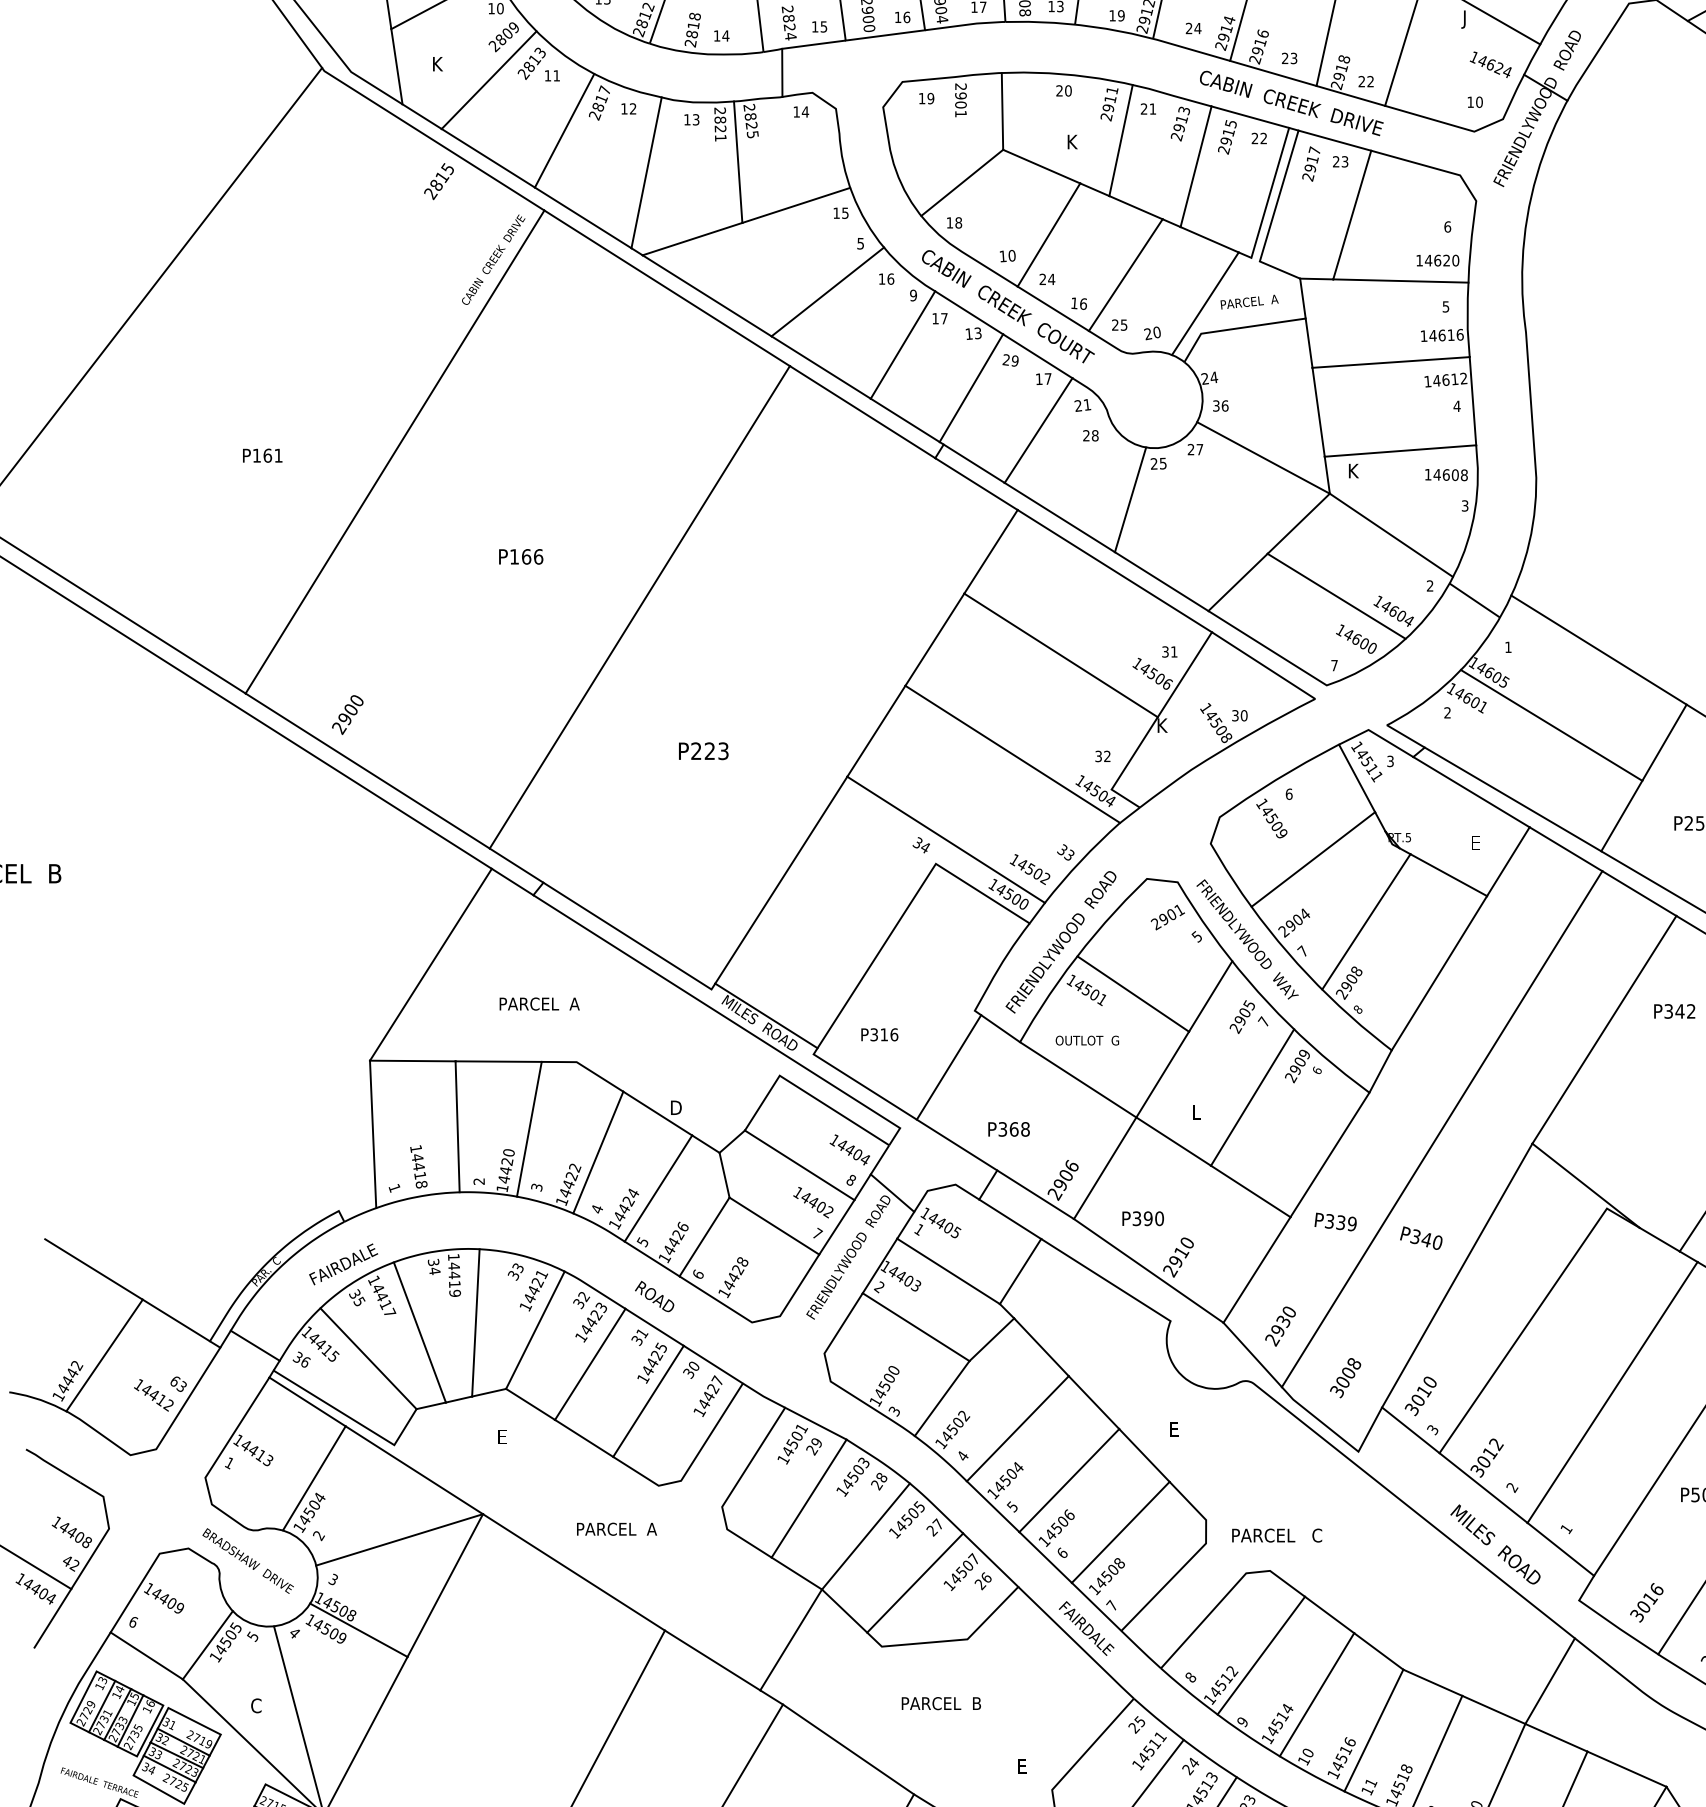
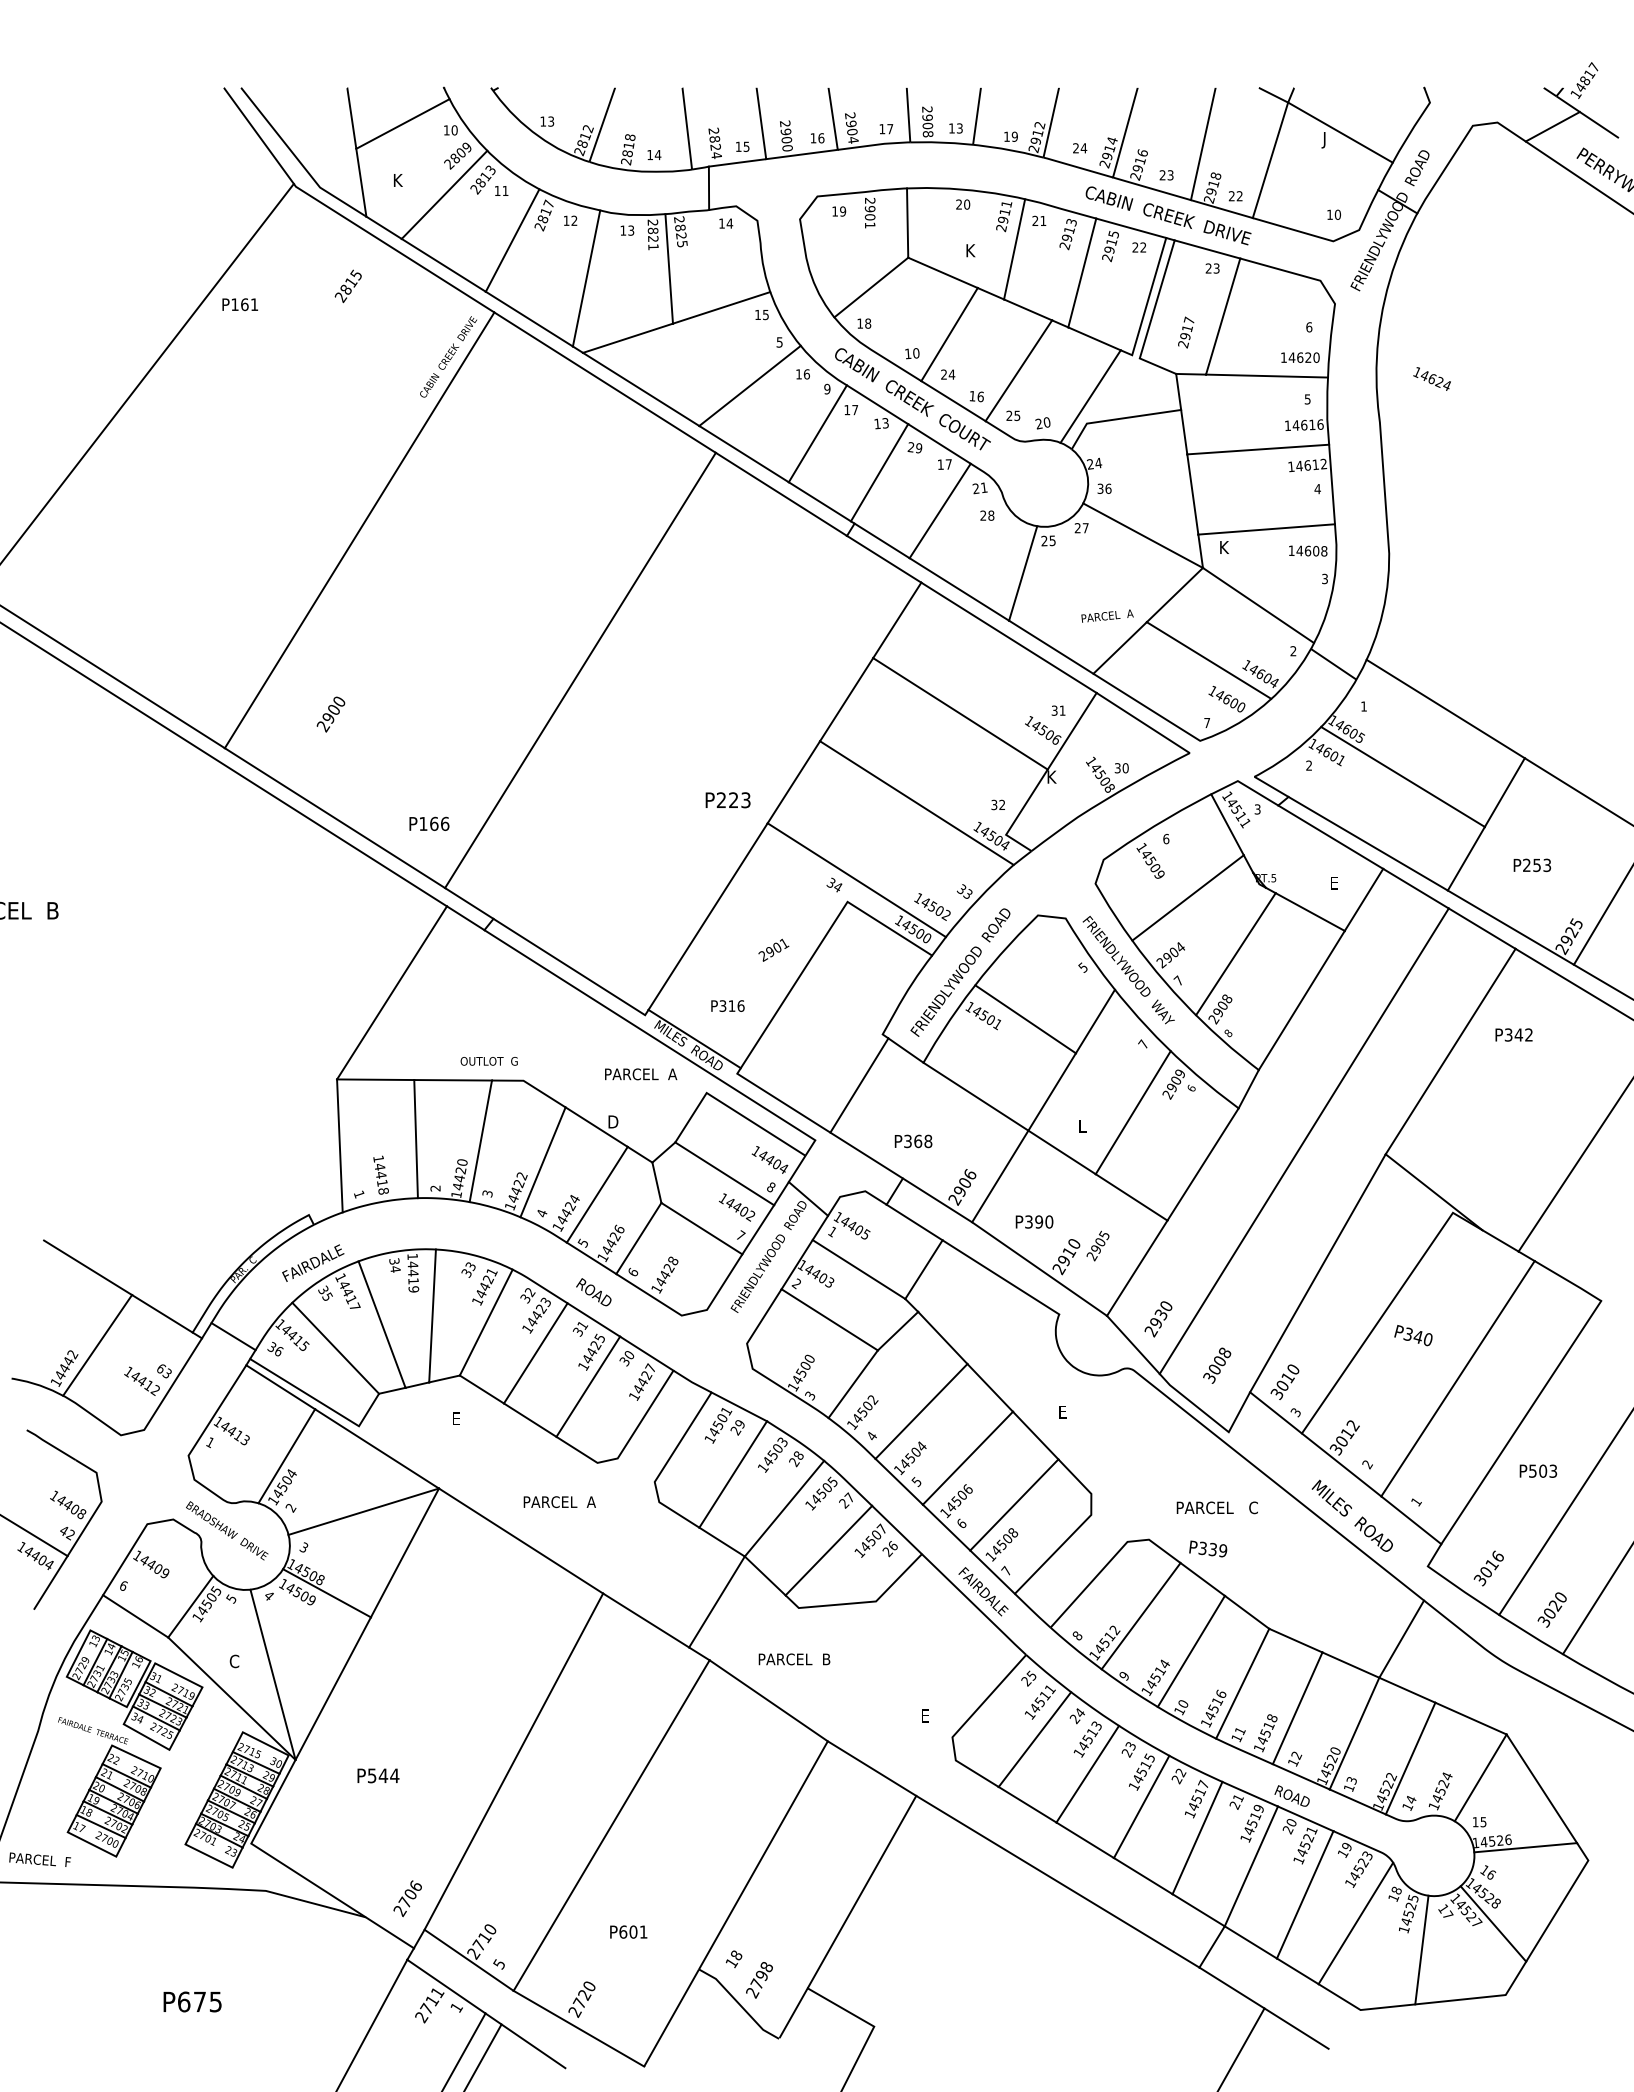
text: (1490, 64) -> (1431, 378), moved
text: (1311, 163) -> (1186, 332), moved
text: (438, 181) -> (347, 286), moved
text: (1249, 301) -> (1107, 615), moved
text: (261, 455) -> (239, 304), moved
text: (521, 556) -> (429, 823), moved
text: (347, 714) -> (330, 714), moved
text: (703, 751) -> (727, 800), moved
text: (1167, 916) -> (773, 949), moved
text: (540, 1004) -> (641, 1074), moved
text: (1241, 1016) -> (1097, 1245), moved
text: (879, 1034) -> (727, 1005), moved
text: (1086, 1040) -> (488, 1061), moved
text: (1335, 1221) -> (1208, 1548), moved
text: (1421, 1238) -> (1413, 1335), moved
text: (1276, 1535) -> (1216, 1507), moved
text: (941, 1703) -> (794, 1659), moved

